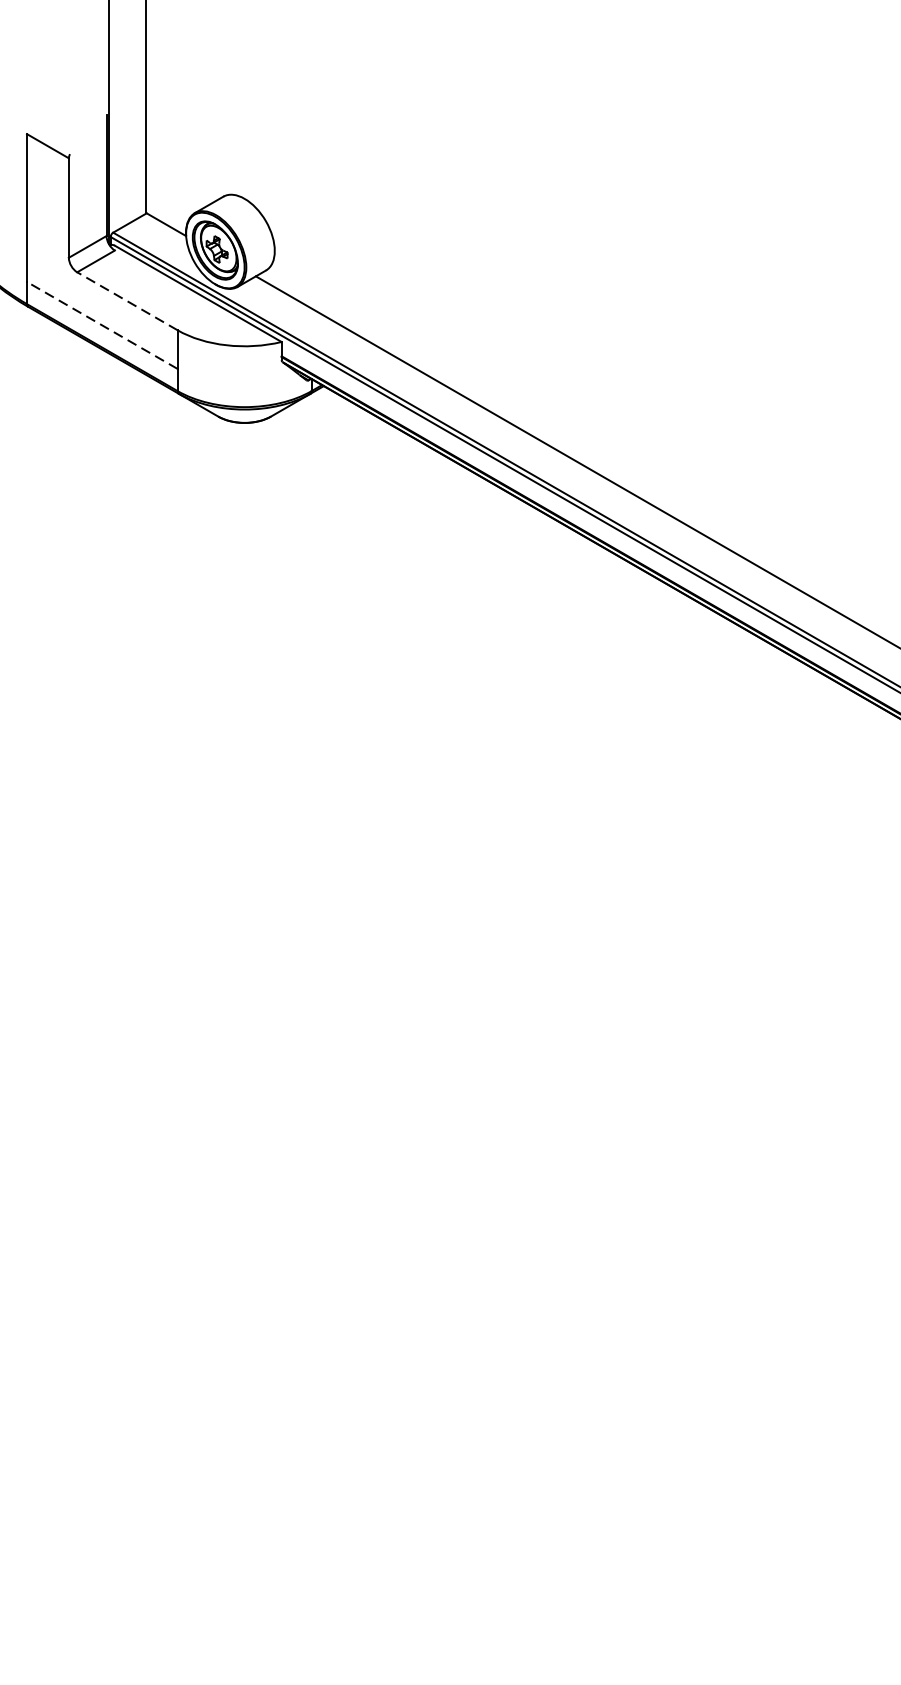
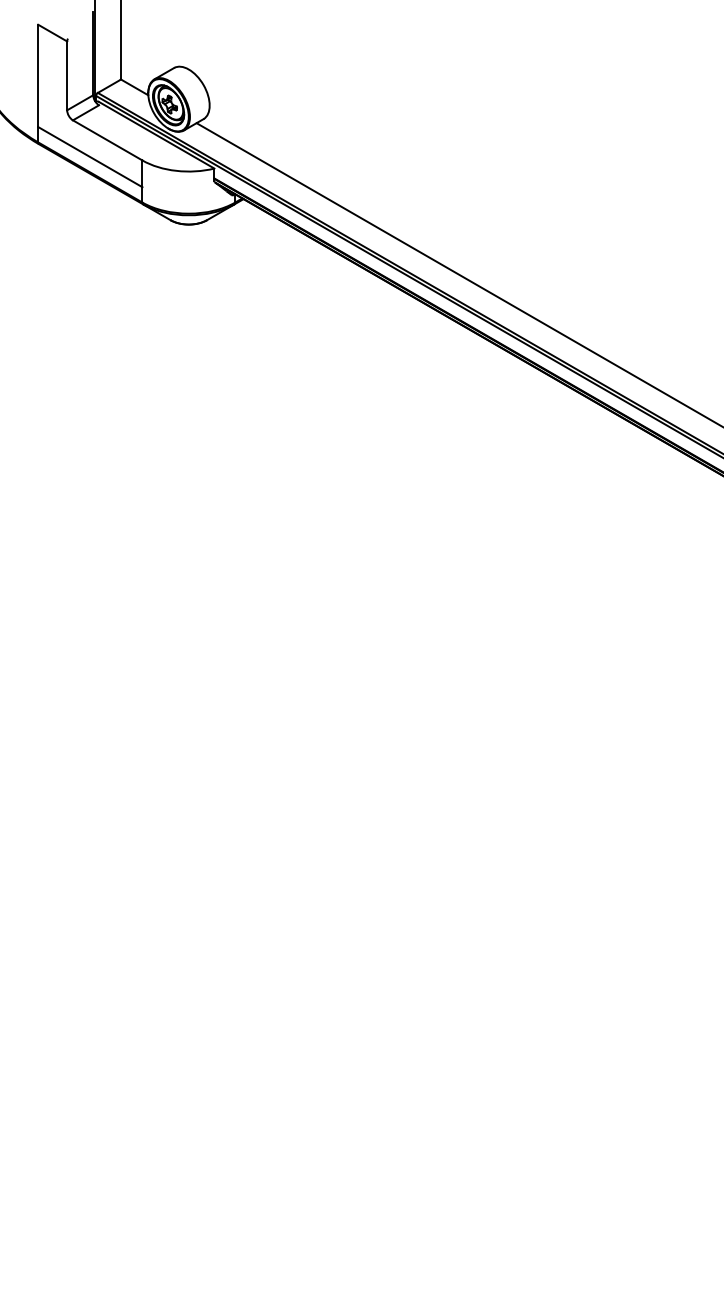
line: (127, 301) -> (107, 140), dashed -> solid
line: (101, 324) -> (89, 156), dashed -> solid

